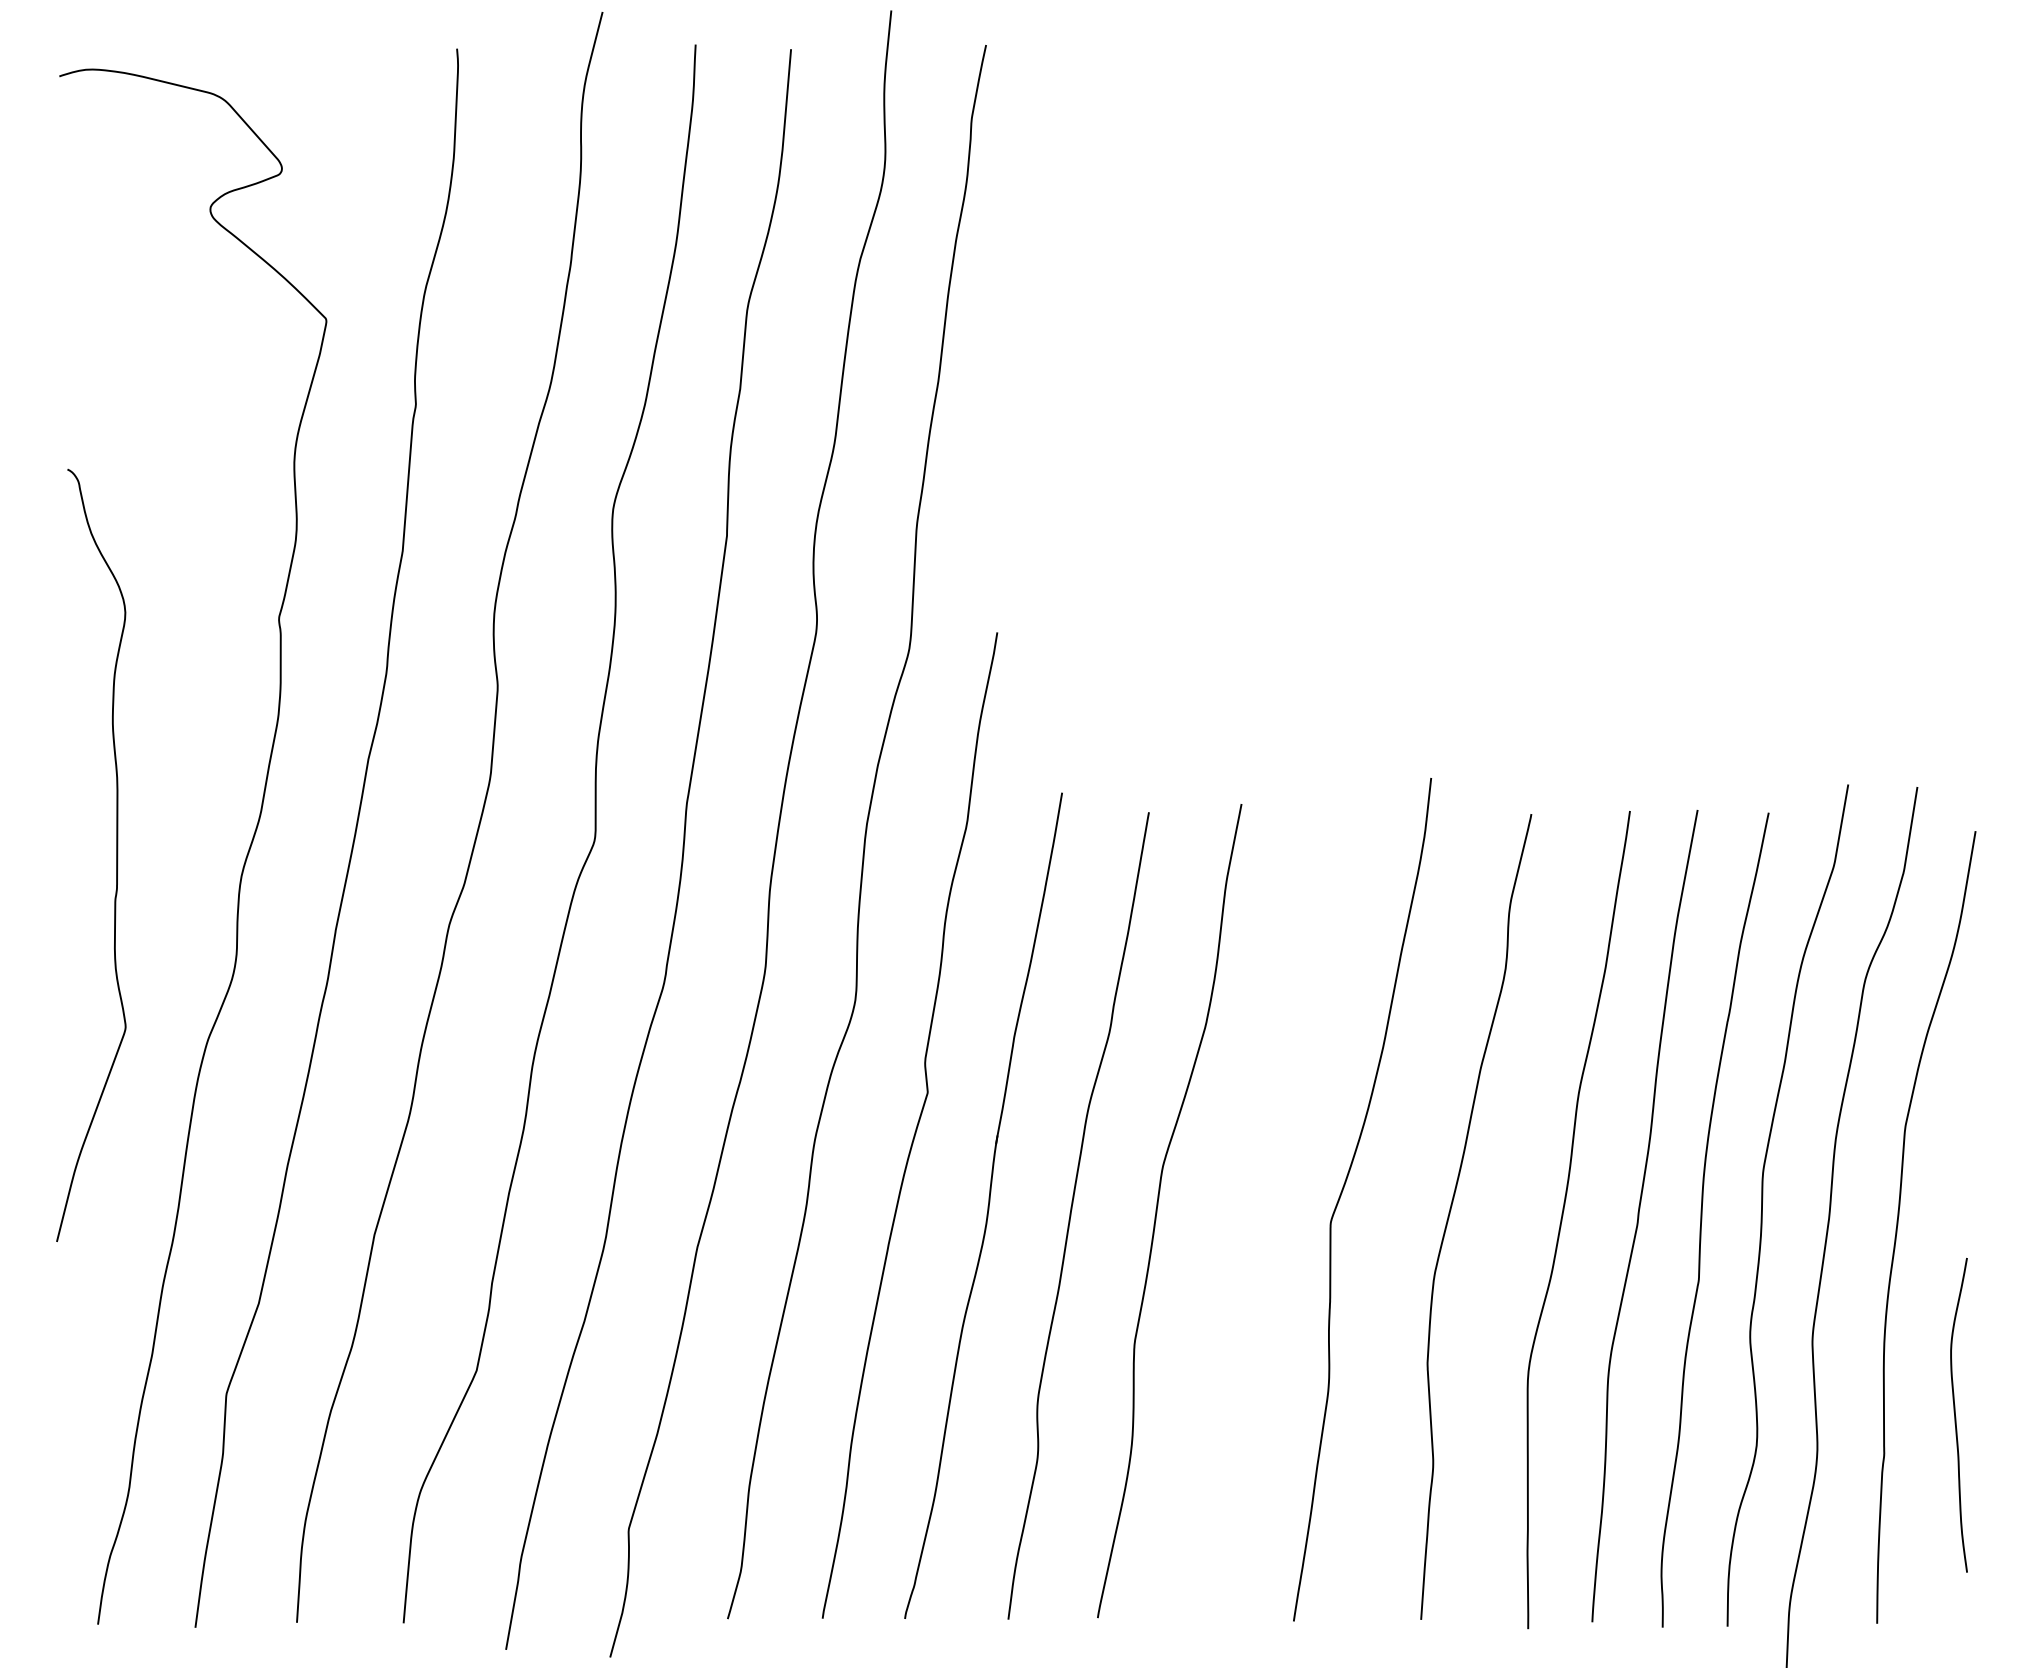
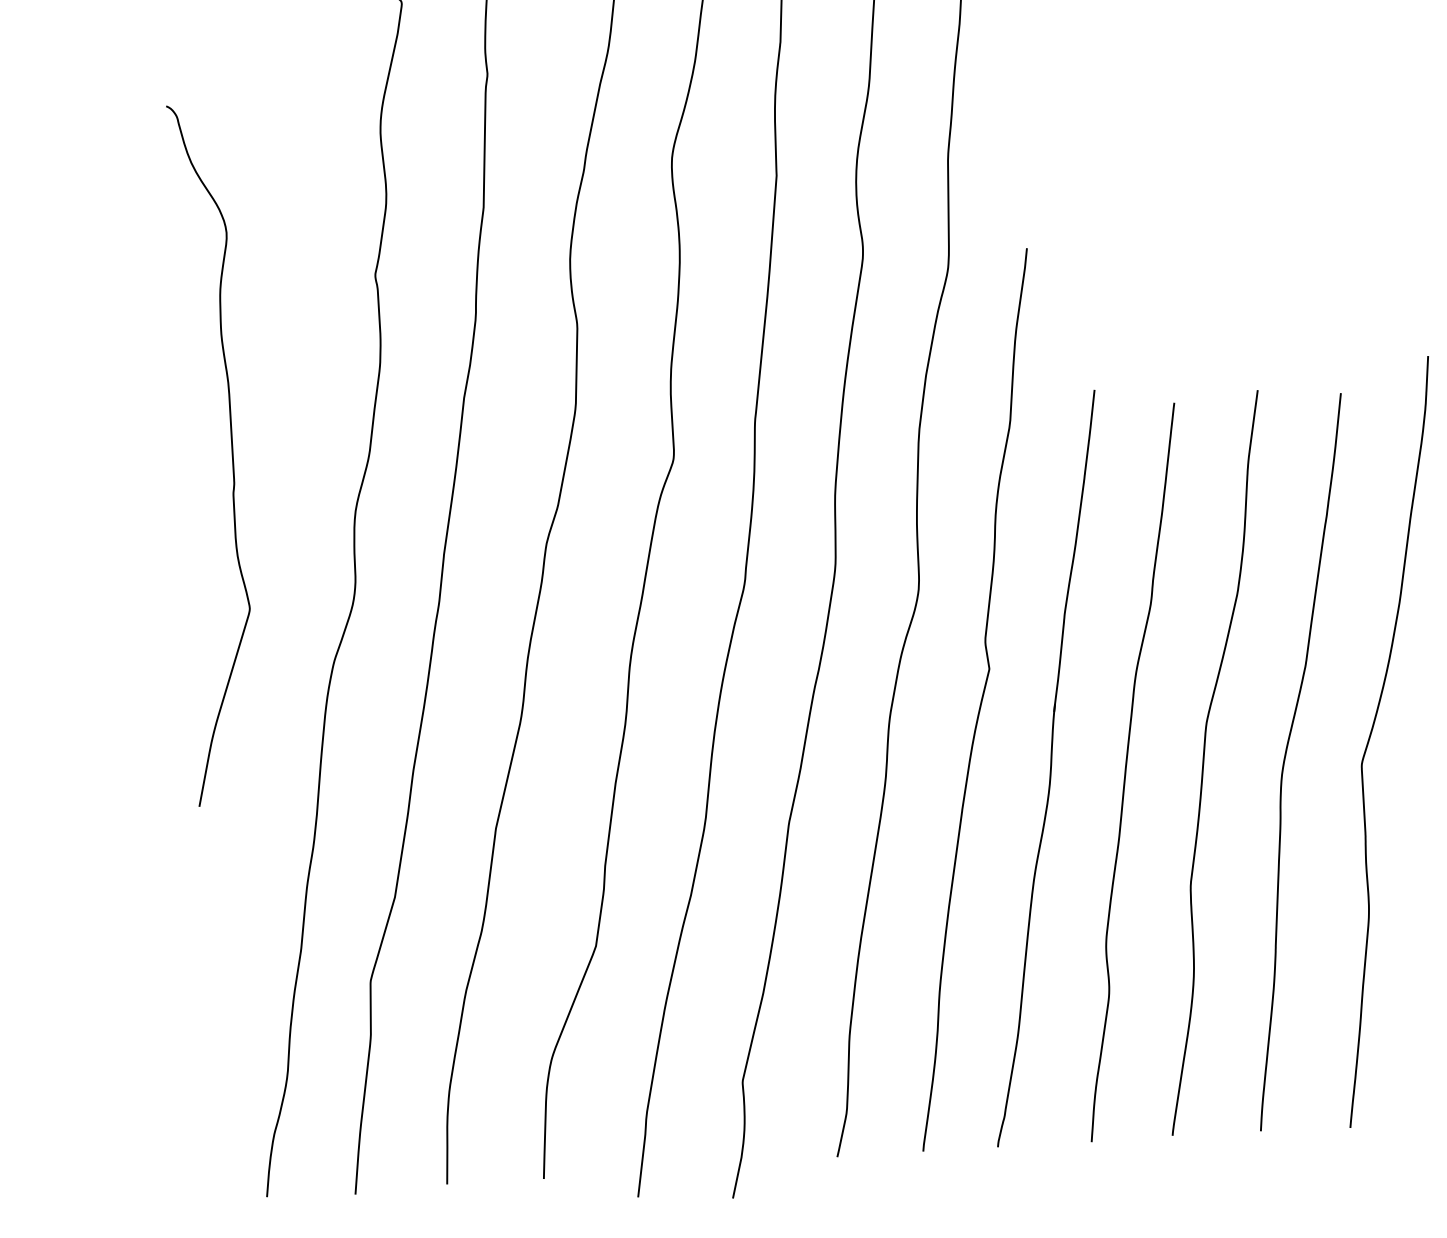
curve: (116, 854) -> (231, 452), moved
curve: (1247, 1211) -> (1285, 759), added

